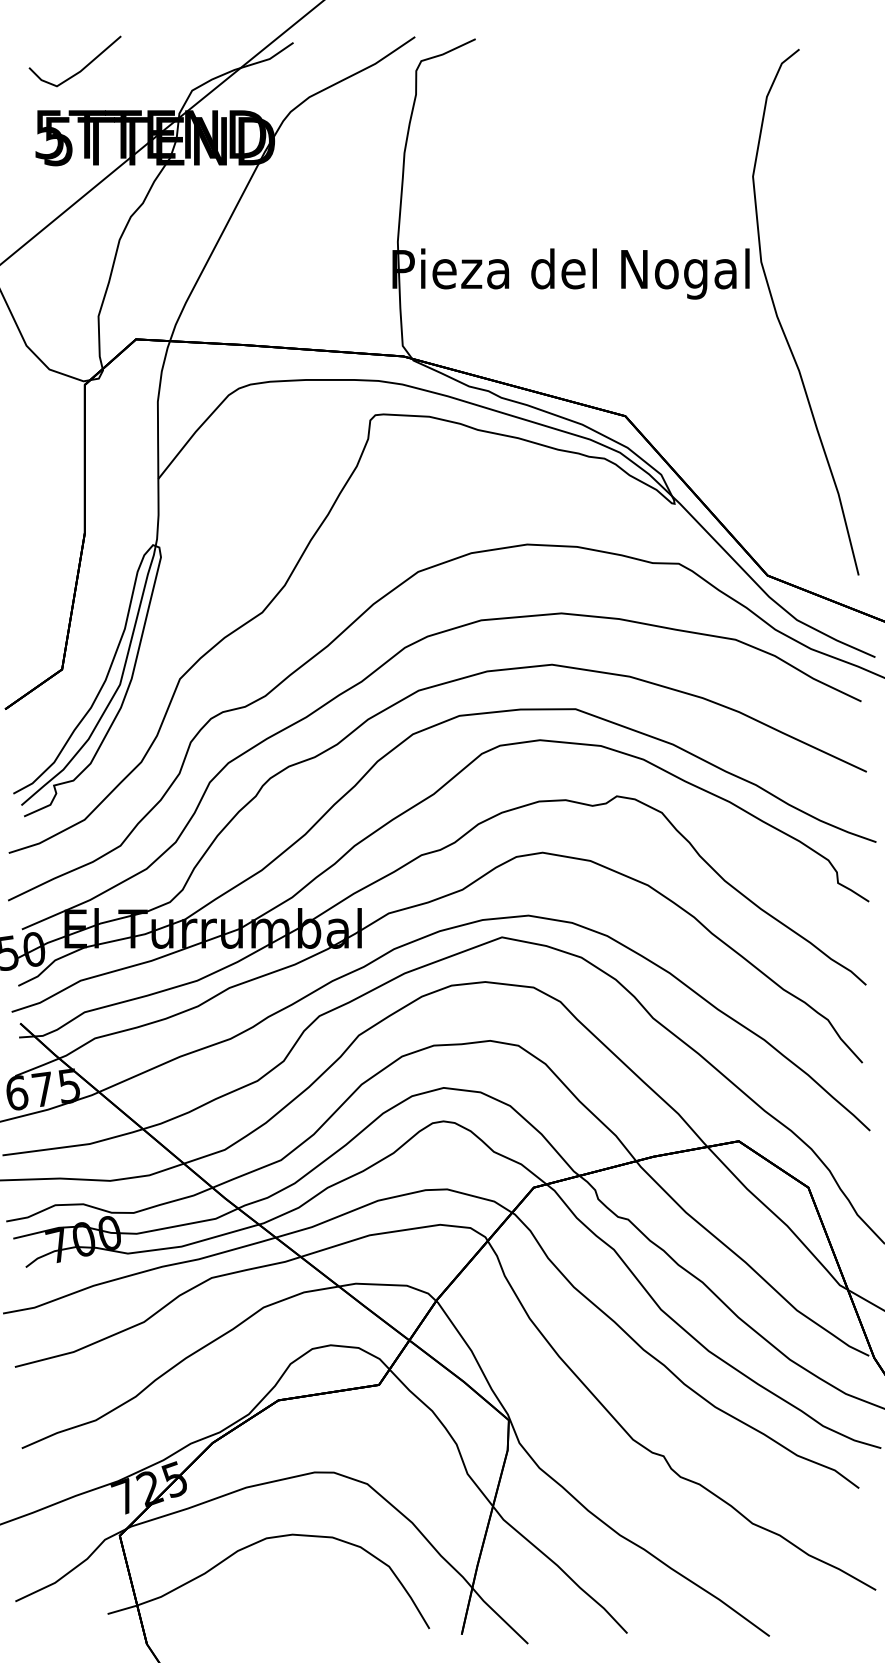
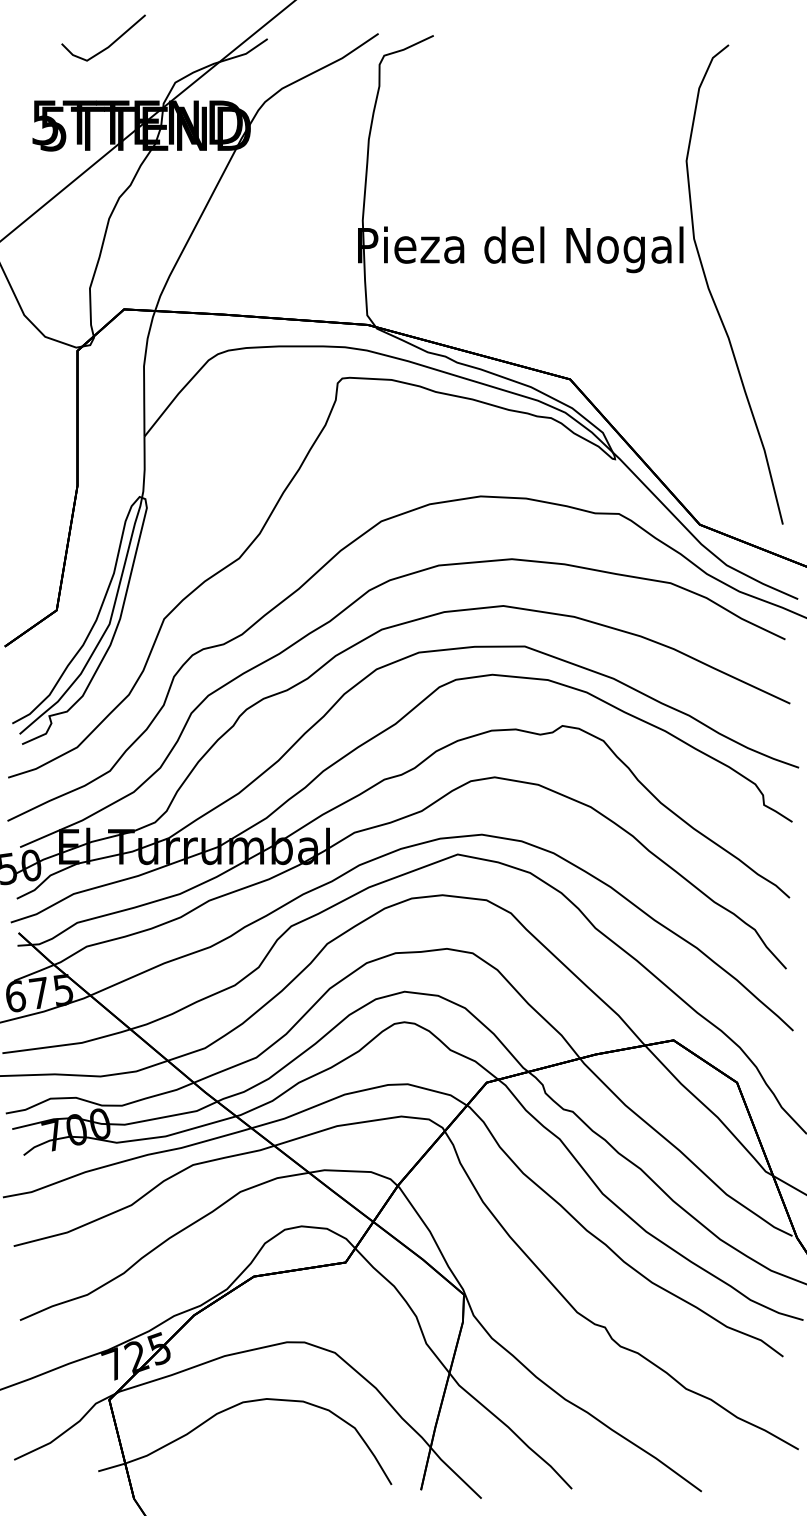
line: (80, 69) -> (108, 45), moved

